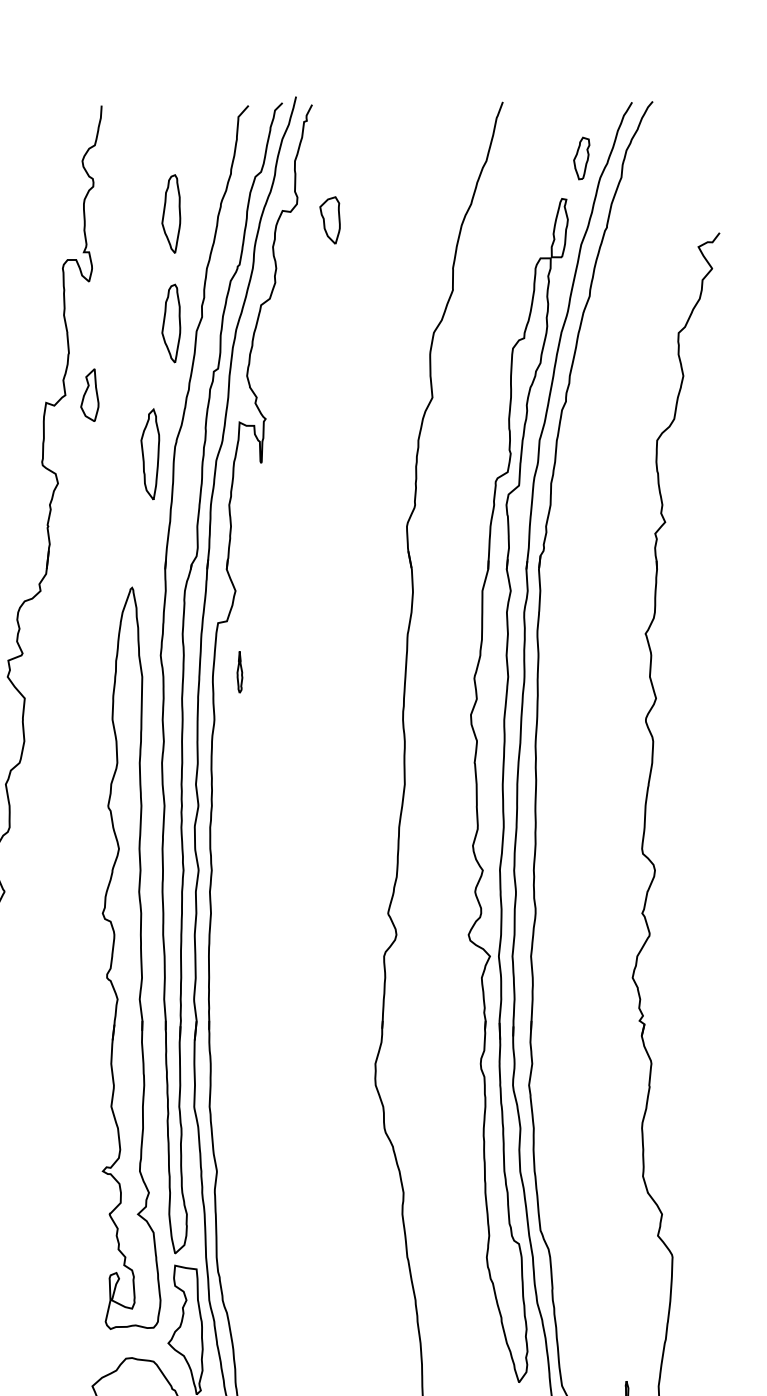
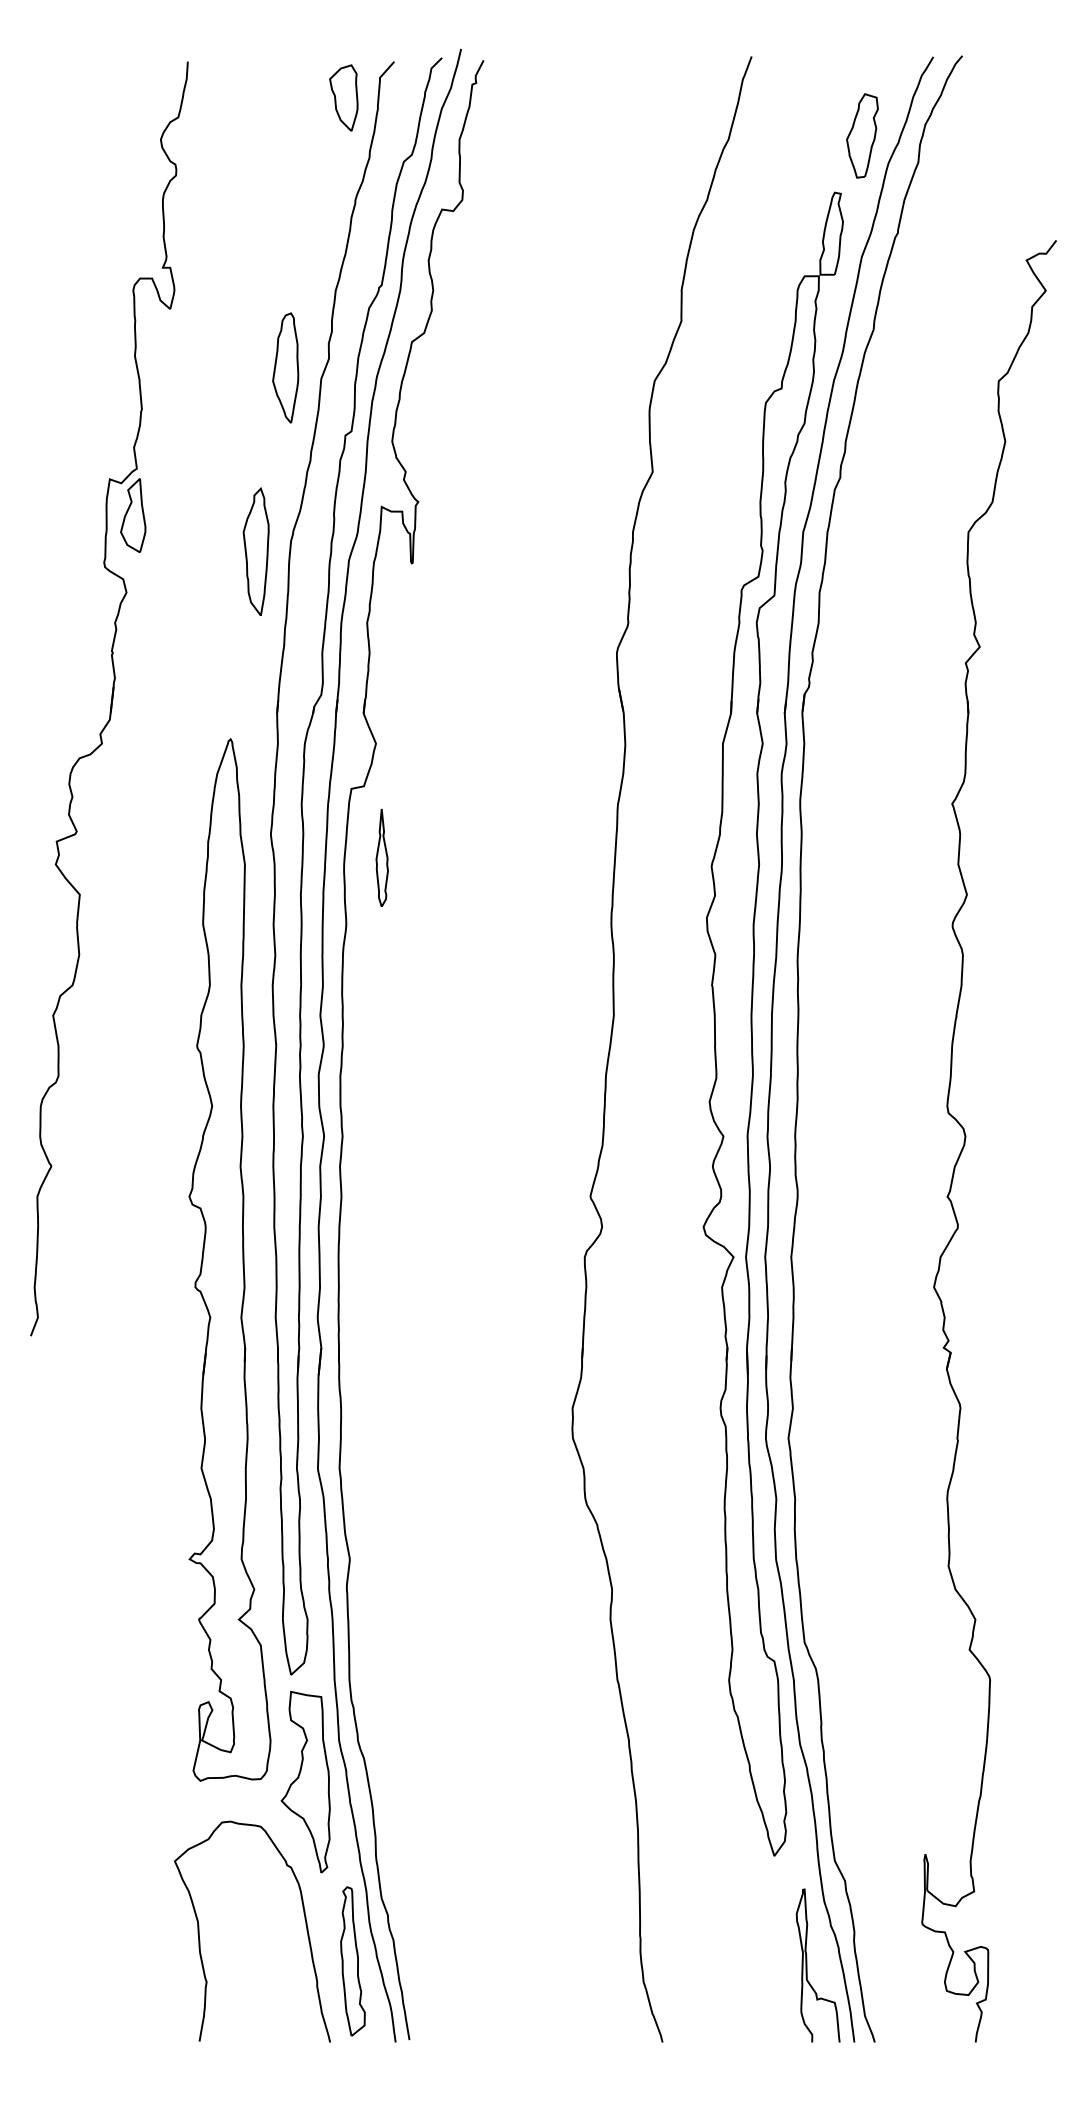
part: (581, 158) -> (862, 135), size x1.43
part: (171, 213) -> (285, 213), removed
part: (329, 220) -> (343, 97), moved
part: (90, 395) -> (133, 515), moved
part: (239, 671) -> (381, 857), size x1.67

